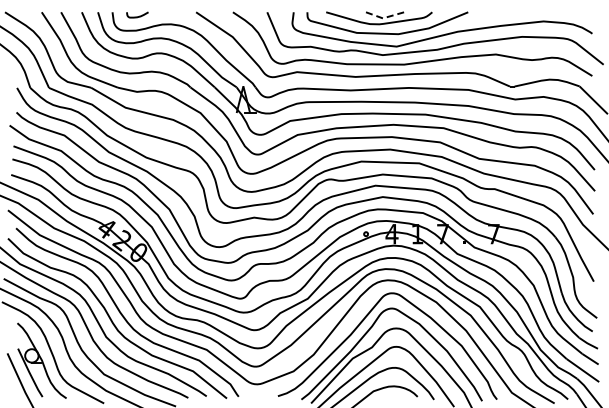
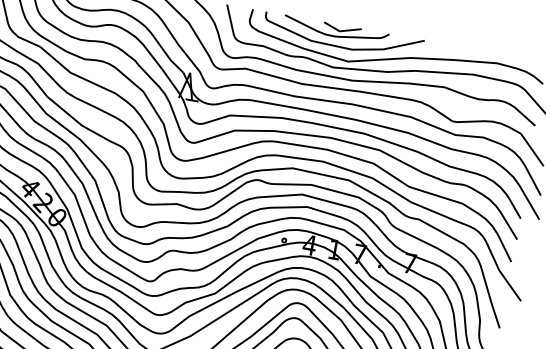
line: (384, 17) -> (341, 30), dashed -> solid

